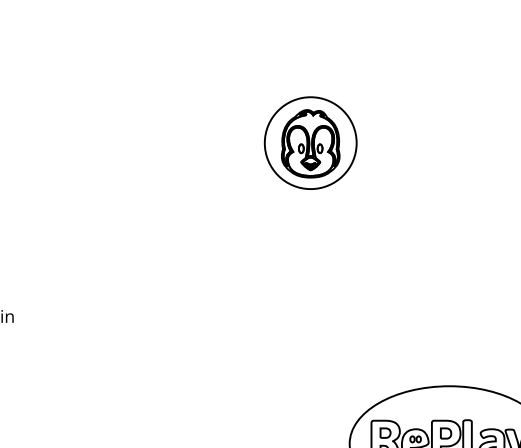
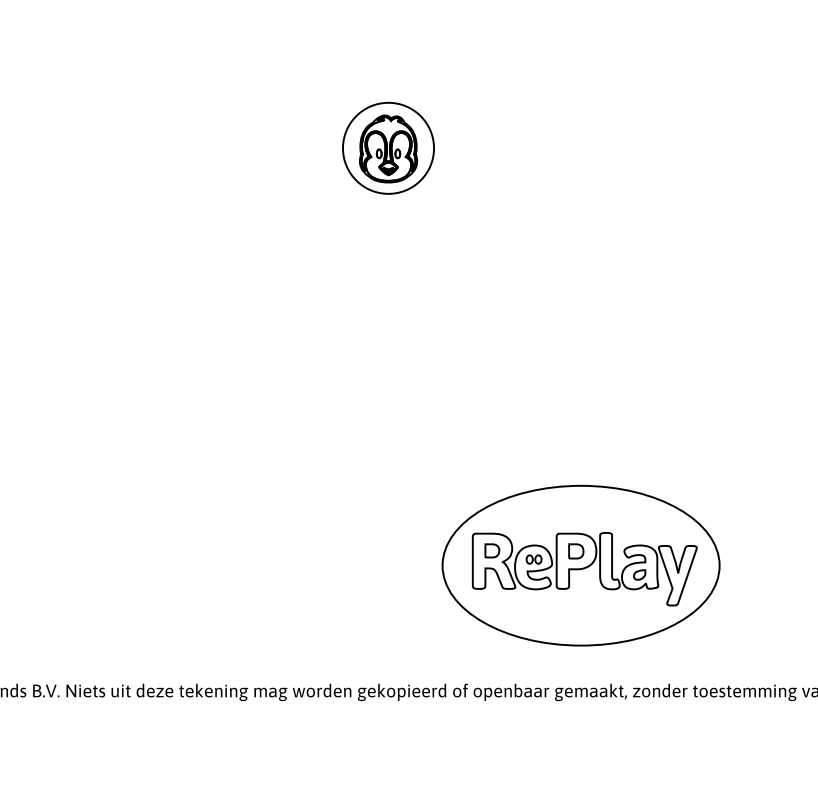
part: (310, 142) -> (388, 147), size x0.71

